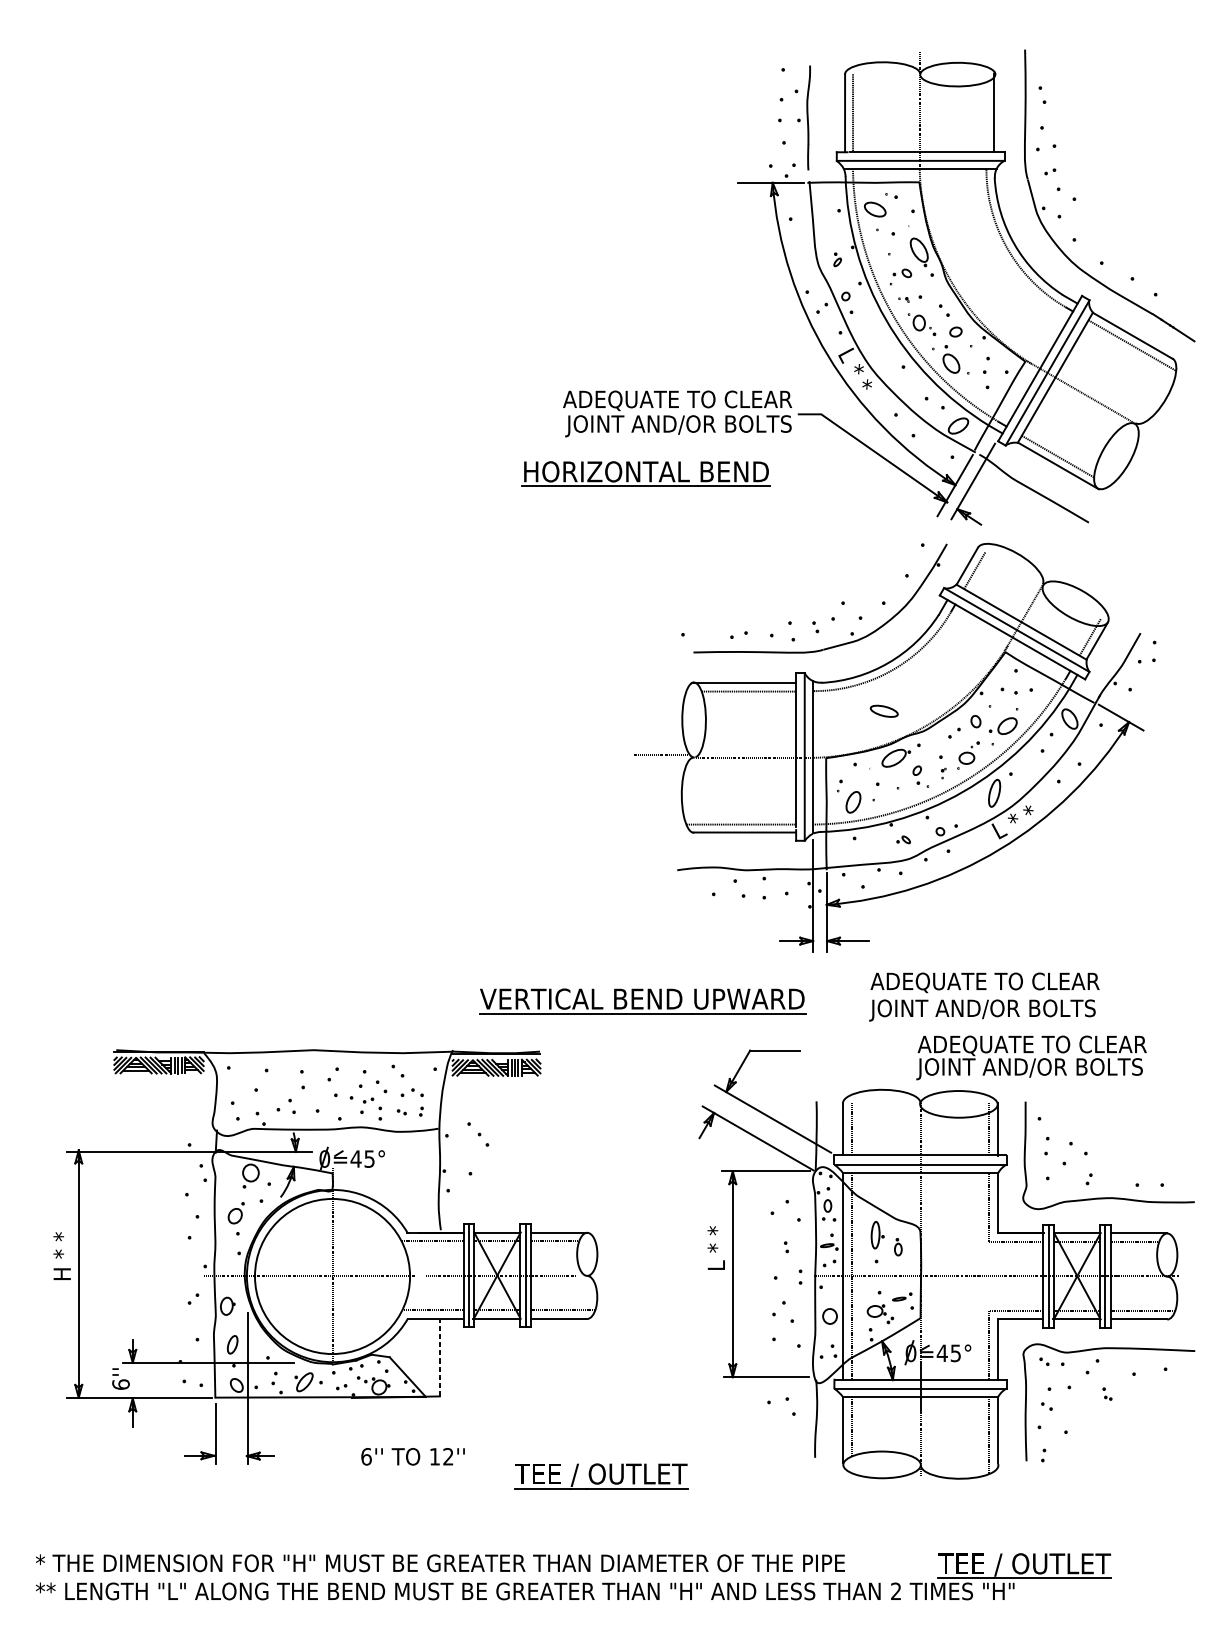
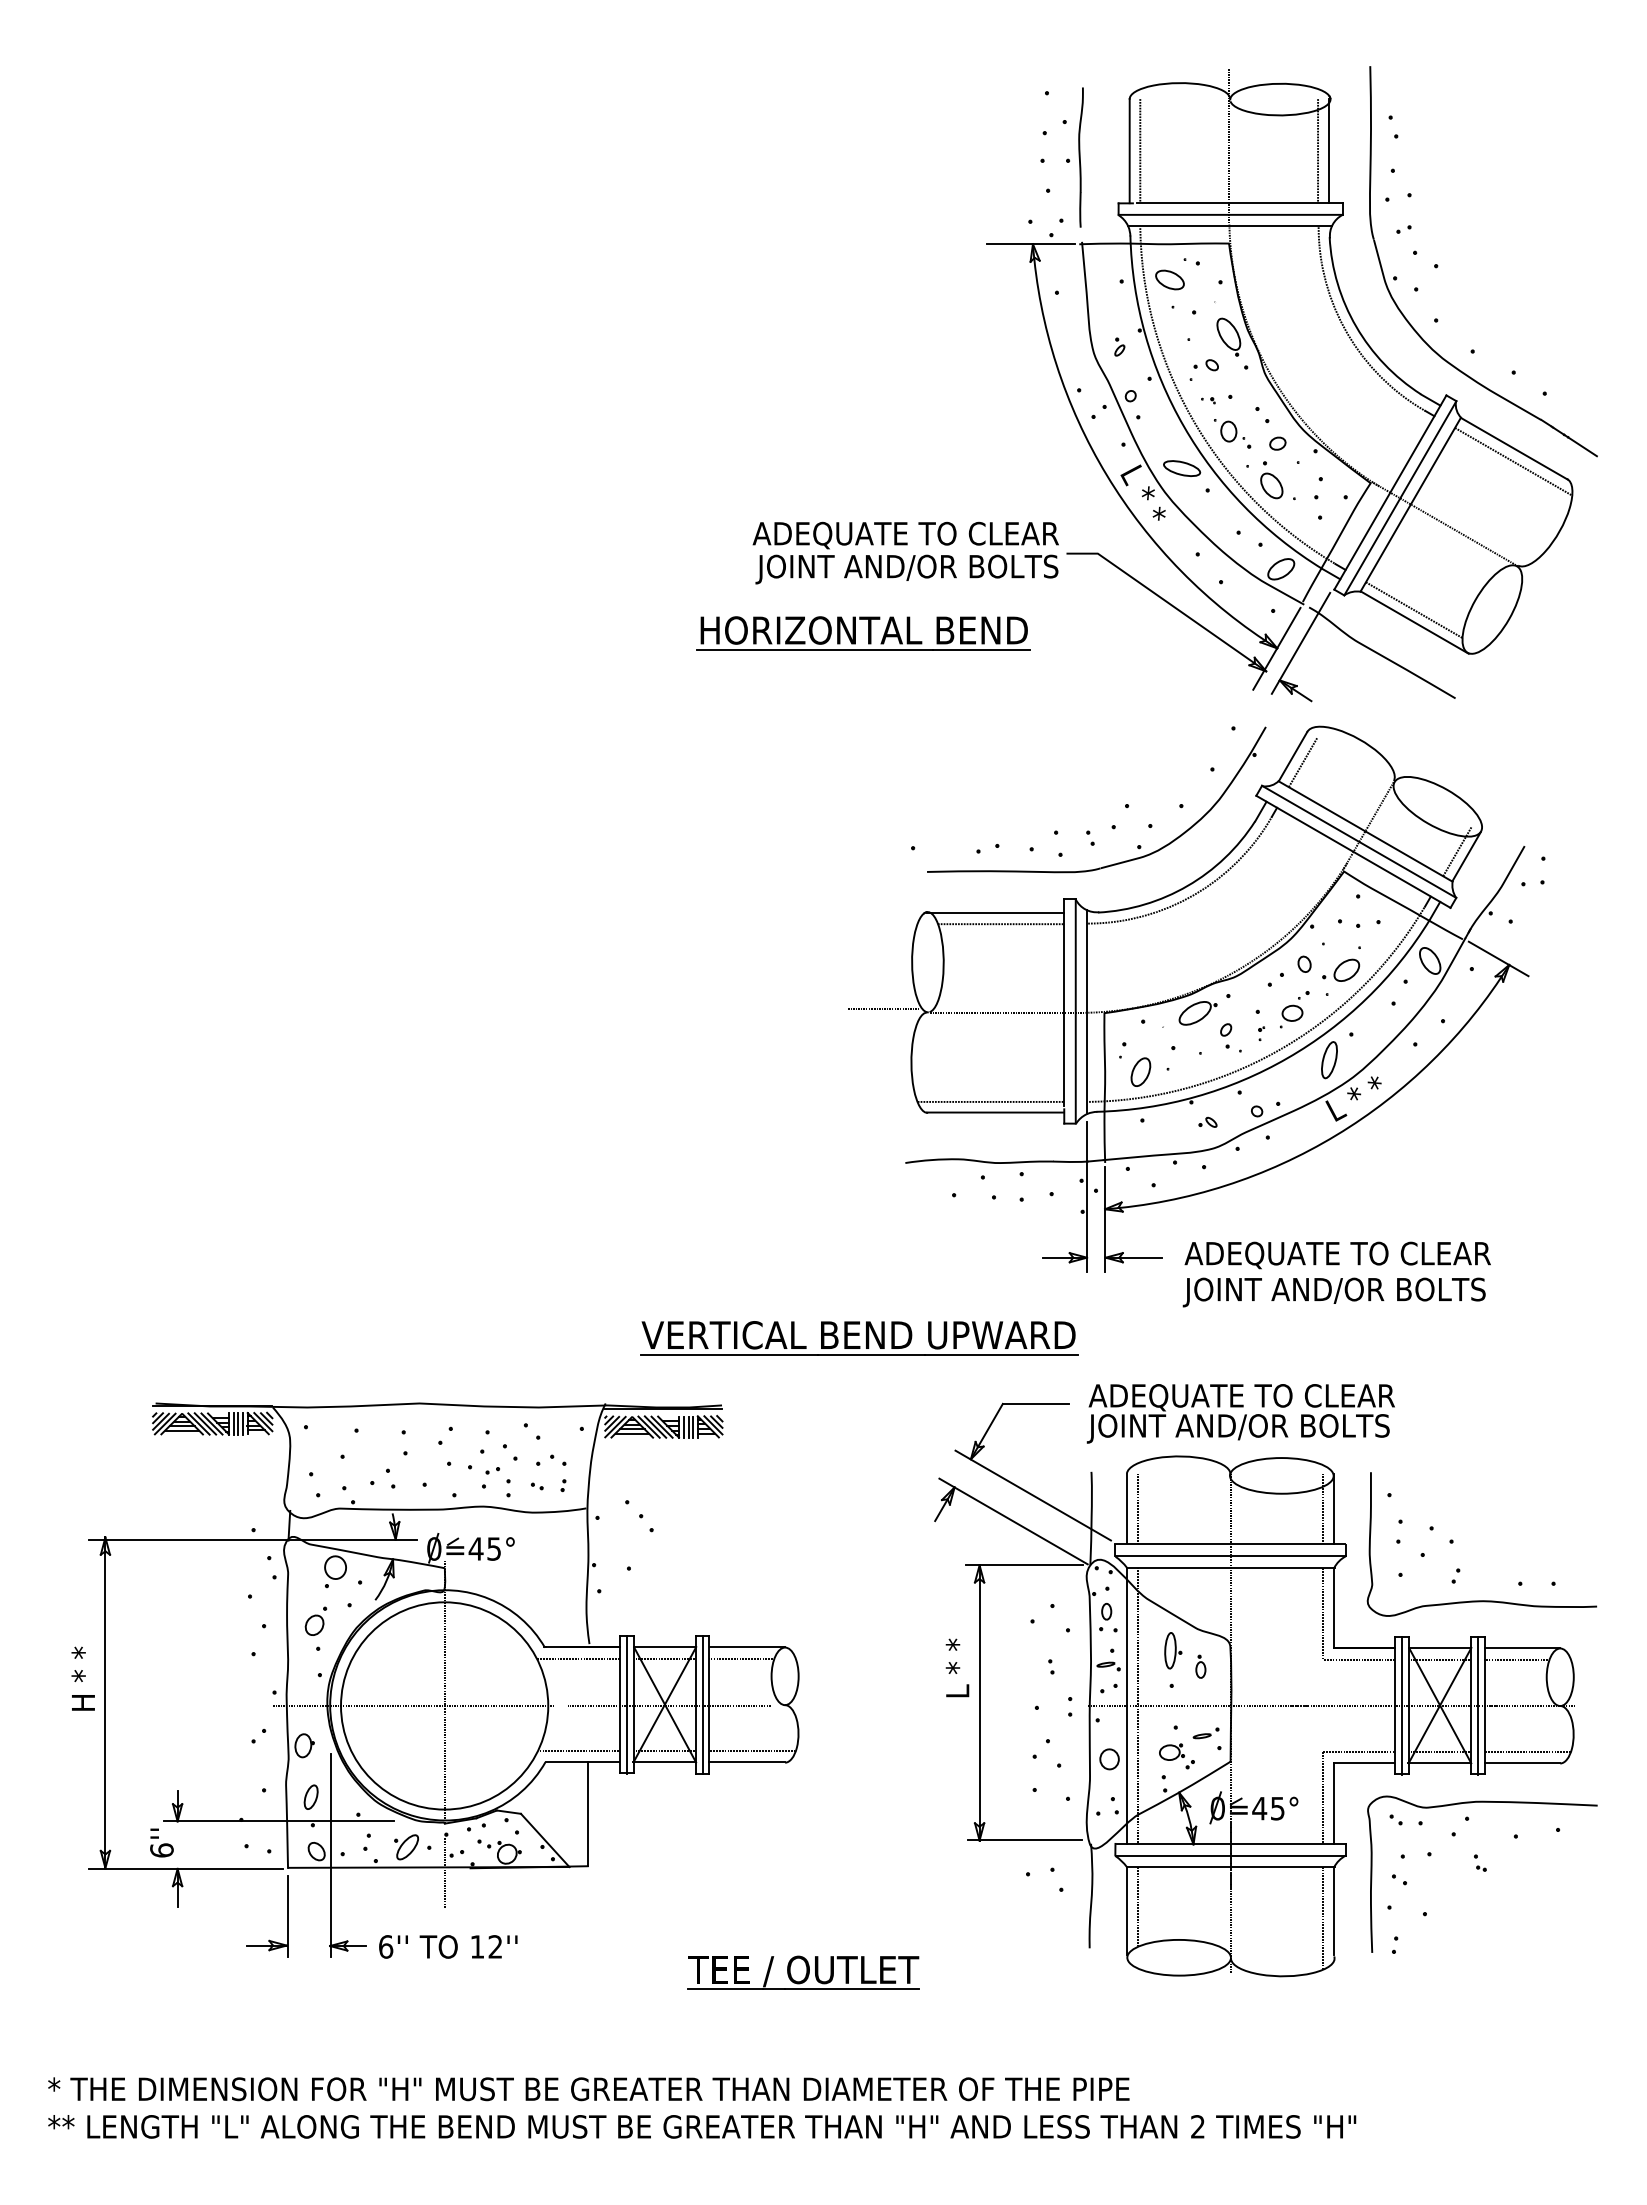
line: (986, 113) -> (1318, 151), added
part: (884, 711) -> (1182, 468), moved
text: (984, 997) -> (1336, 1274), moved
text: (1031, 1057) -> (1240, 1413), moved
line: (440, 1356) -> (588, 1813), dashed -> solid
line: (332, 1401) -> (444, 1872), added
text: (413, 1456) -> (448, 1946), moved
part: (1024, 1565) -> (1369, 2092), removed

